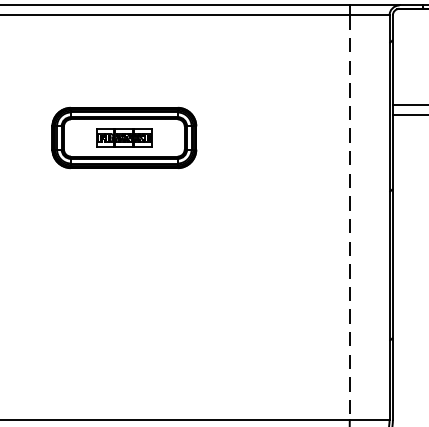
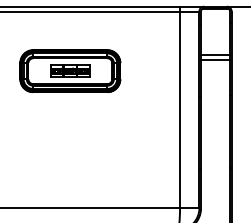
part: (124, 136) -> (70, 70), size x1.43
line: (350, 218) -> (180, 110), dashed -> solid

